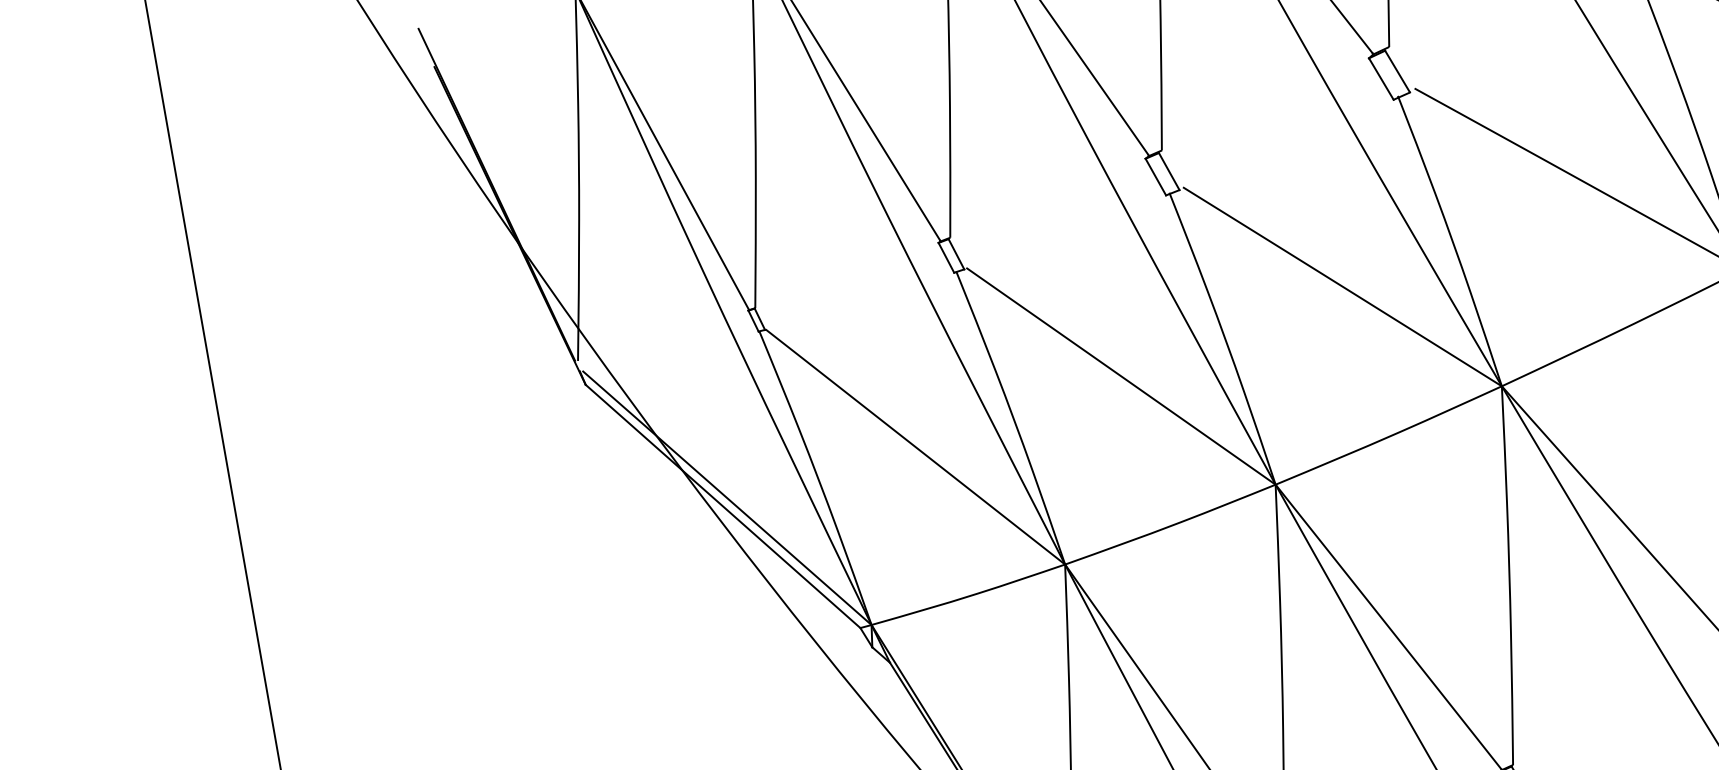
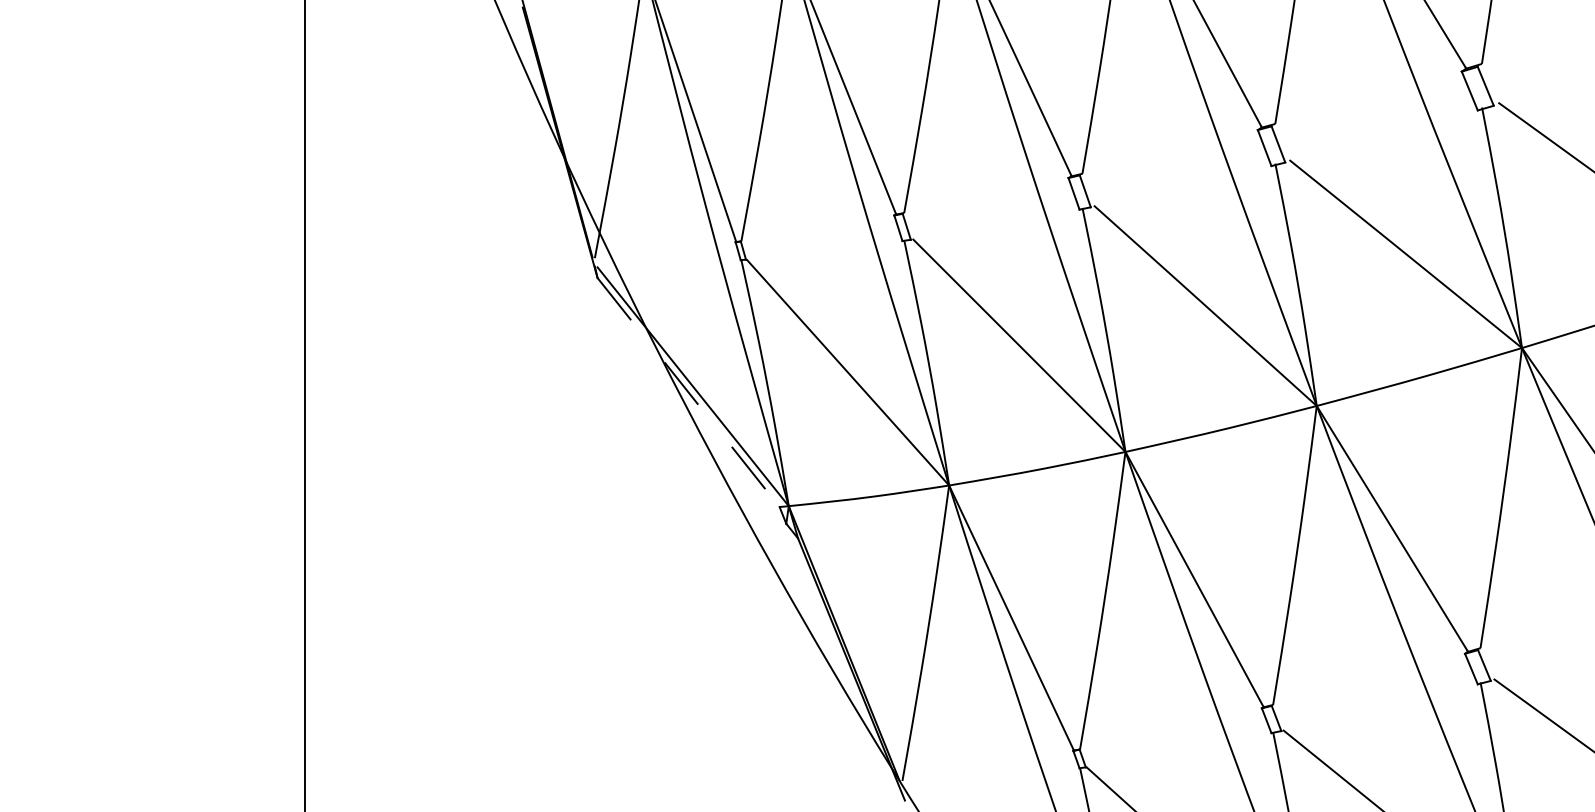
line: (722, 506) -> (688, 392), solid -> dashed

